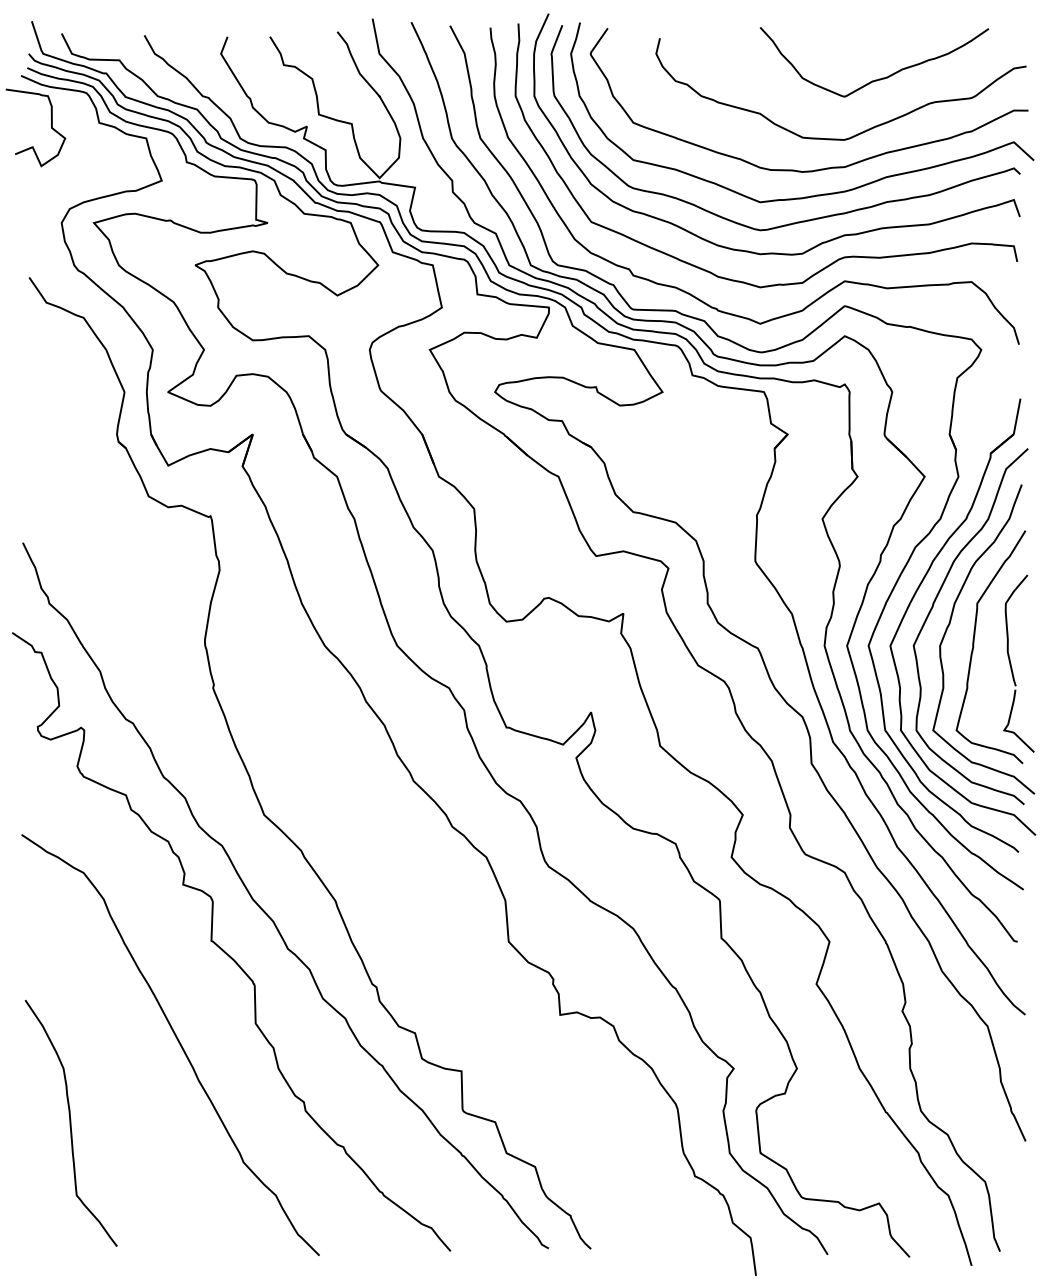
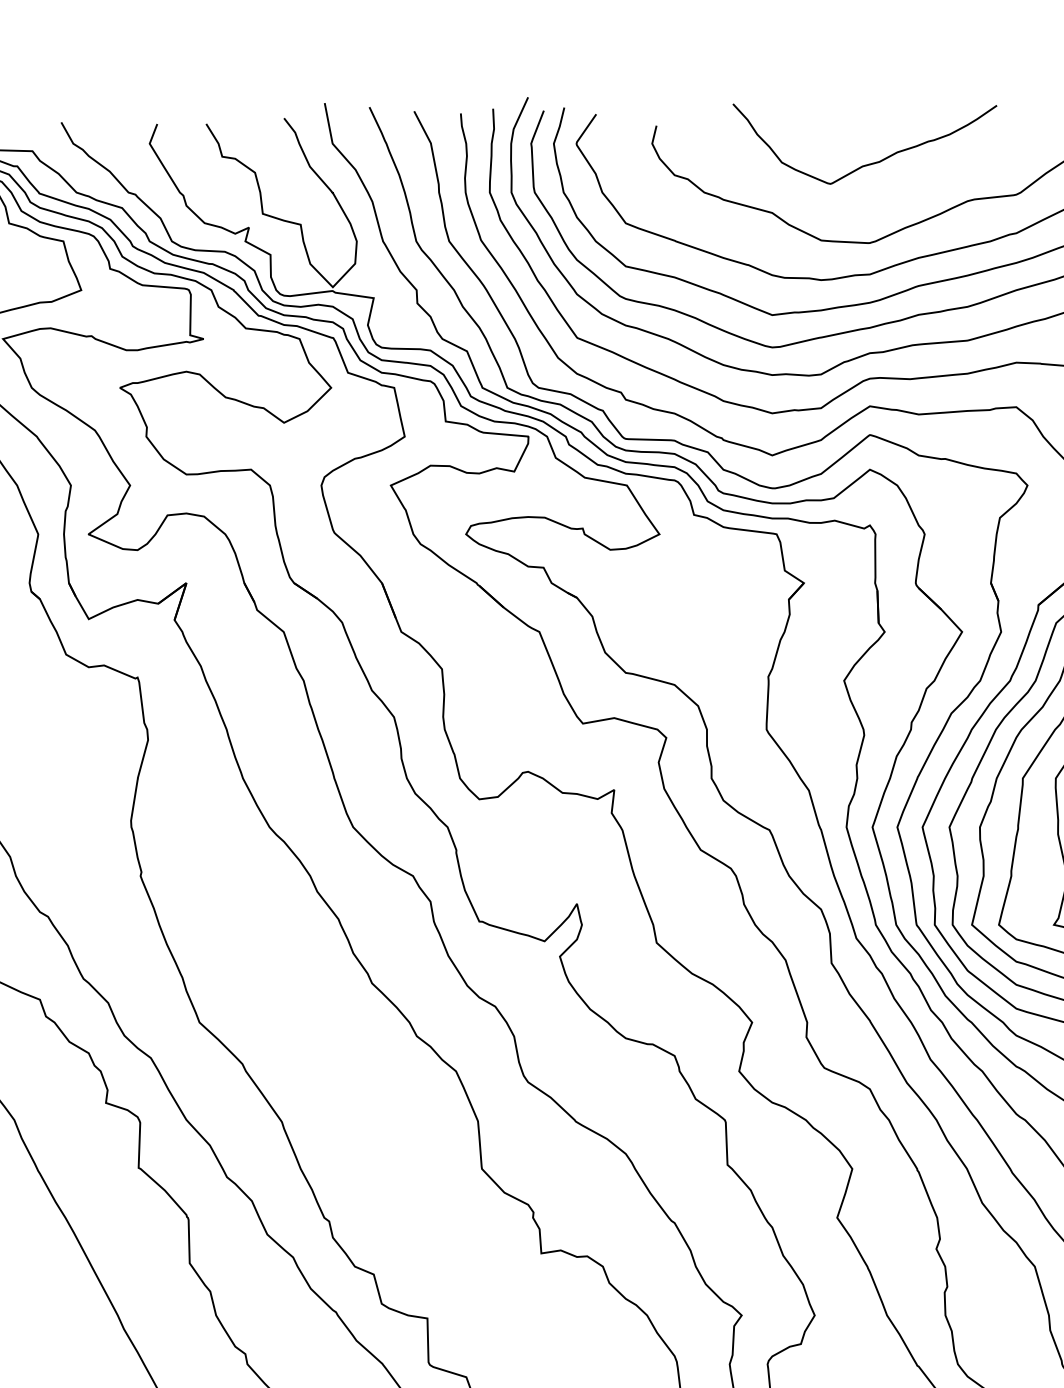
curve: (879, 78) -> (870, 162), moved

